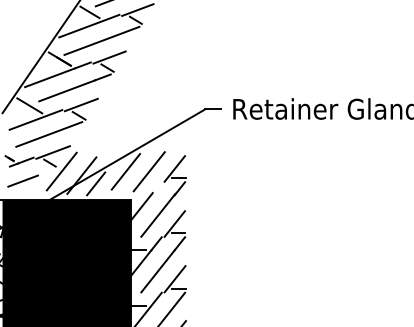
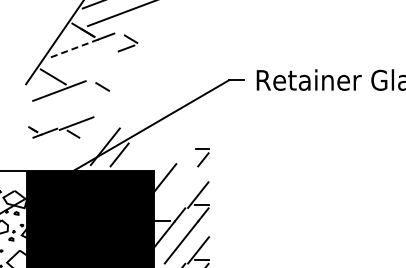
line: (109, 57) -> (133, 28), removed
line: (50, 77) -> (74, 48), solid -> dashed
line: (67, 90) -> (91, 61), removed
line: (80, 104) -> (104, 75), removed
line: (49, 134) -> (73, 105), removed
line: (174, 168) -> (198, 139), removed
line: (61, 171) -> (85, 142), removed
line: (125, 171) -> (149, 142), removed
line: (148, 171) -> (172, 142), removed
line: (22, 180) -> (46, 151), removed
line: (158, 214) -> (182, 185), removed

